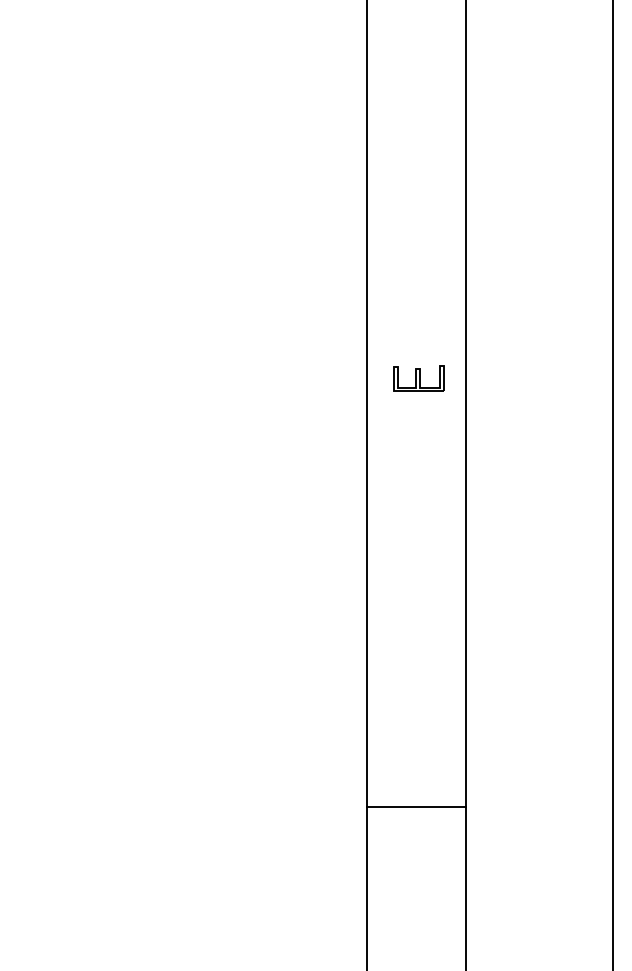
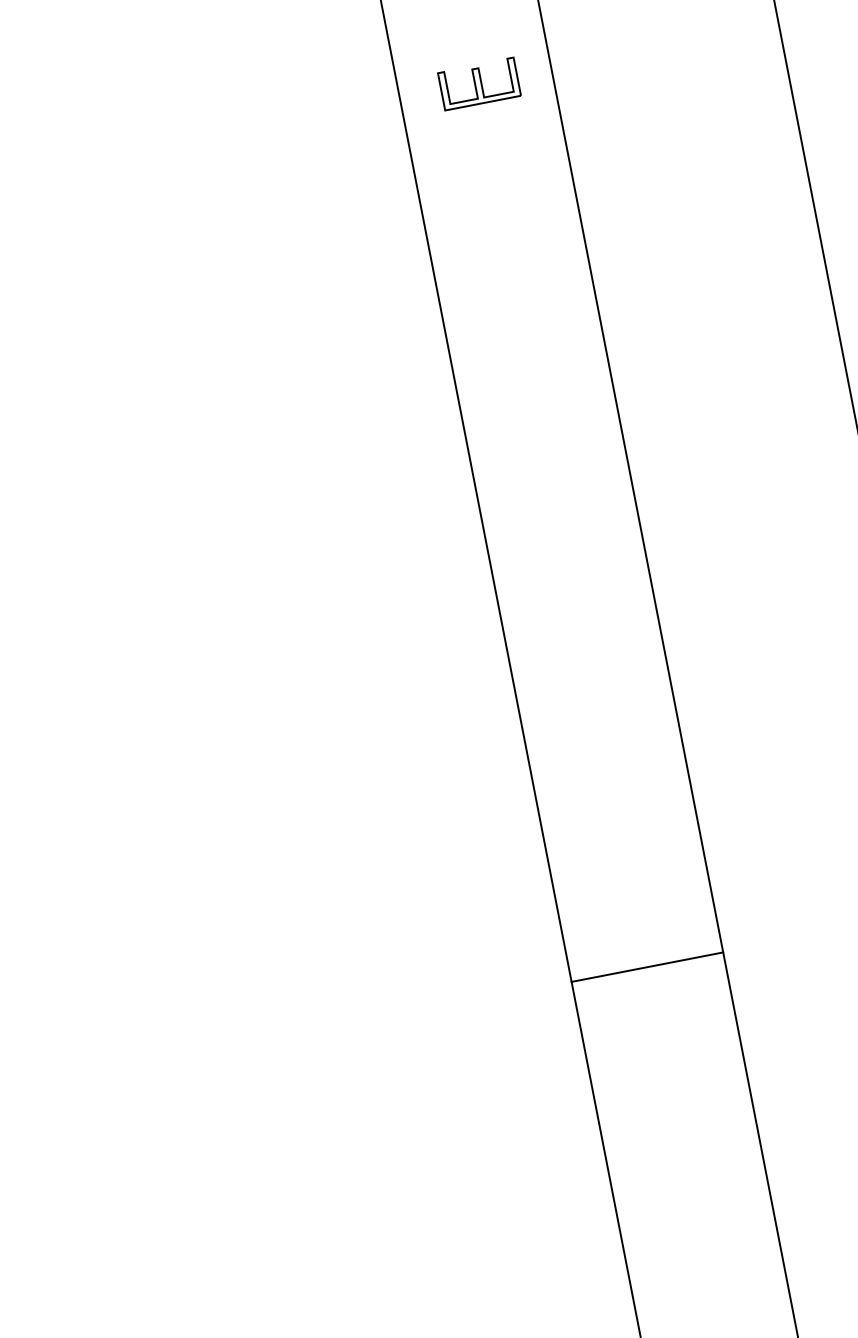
part: (418, 378) -> (478, 83), moved
line: (416, 807) -> (647, 967), moved

